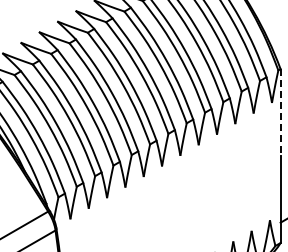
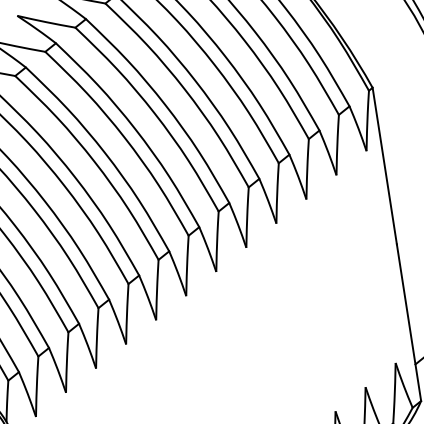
line: (280, 113) -> (384, 167), dashed -> solid

